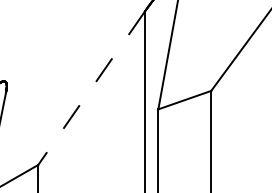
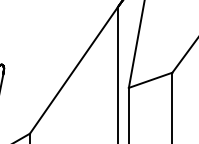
line: (91, 88) -> (73, 70), dashed -> solid

